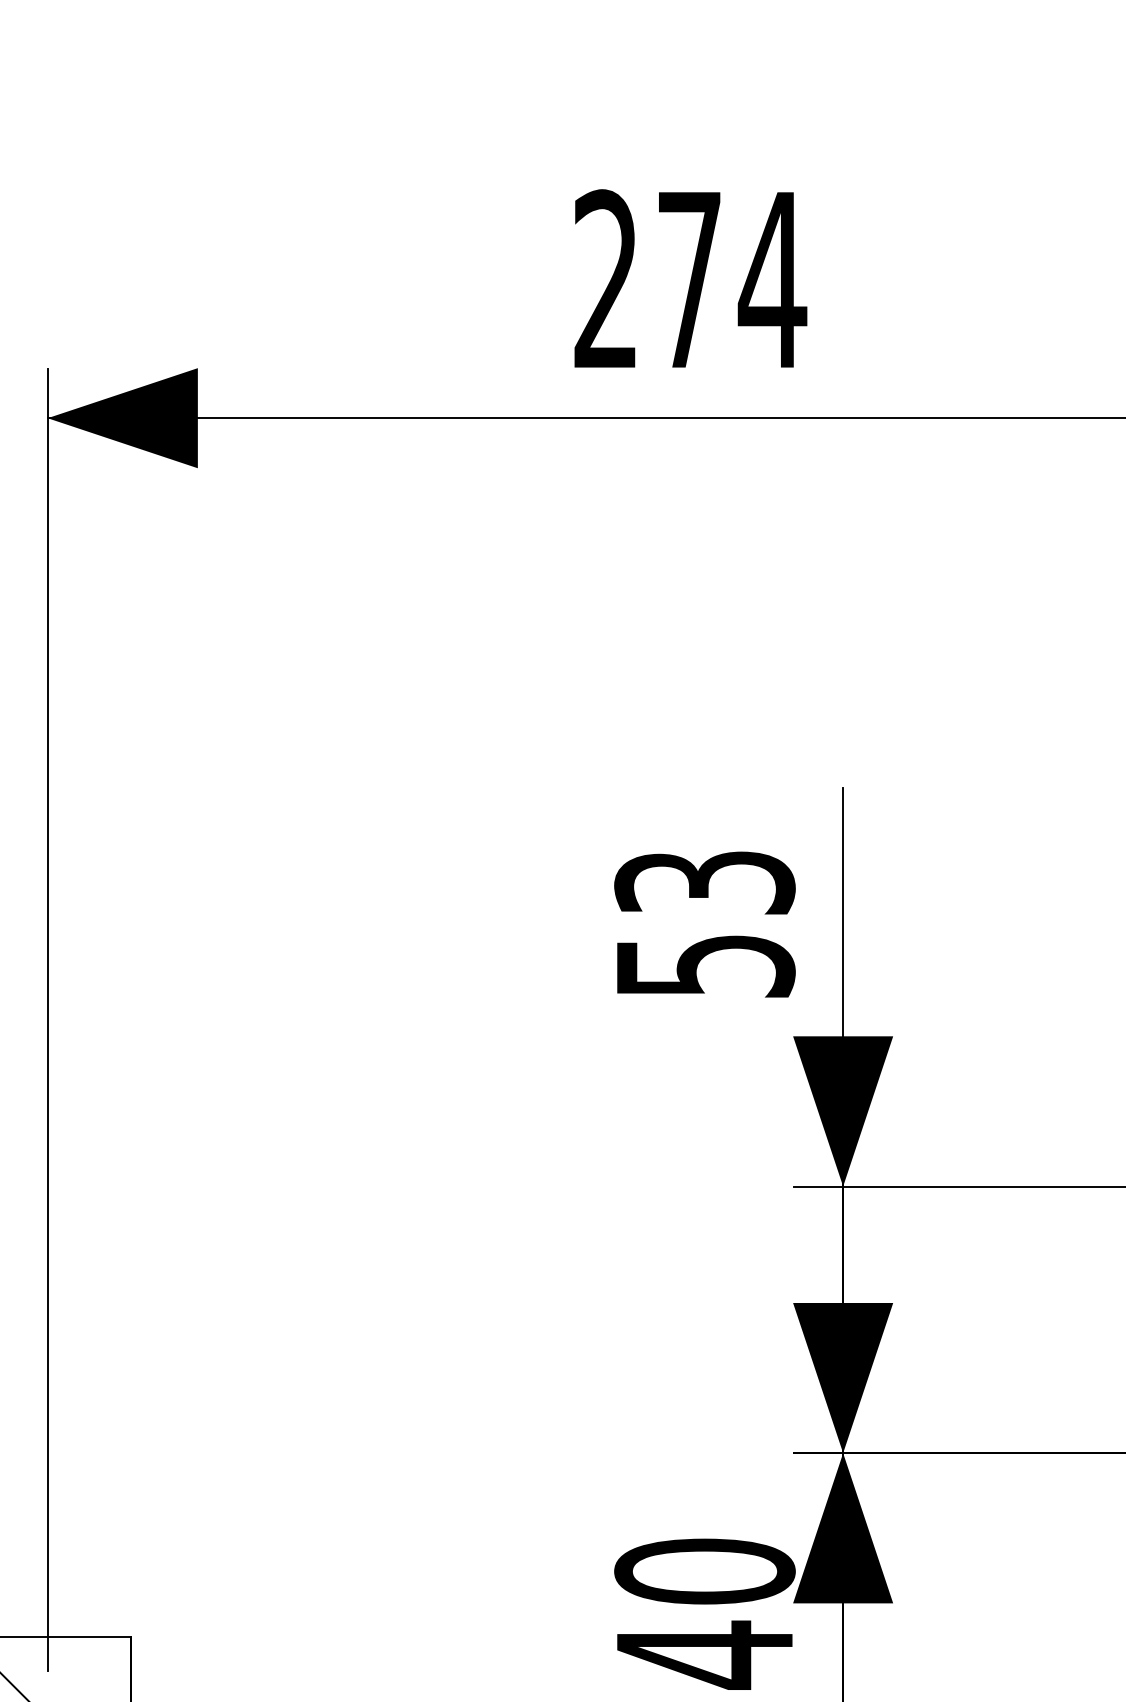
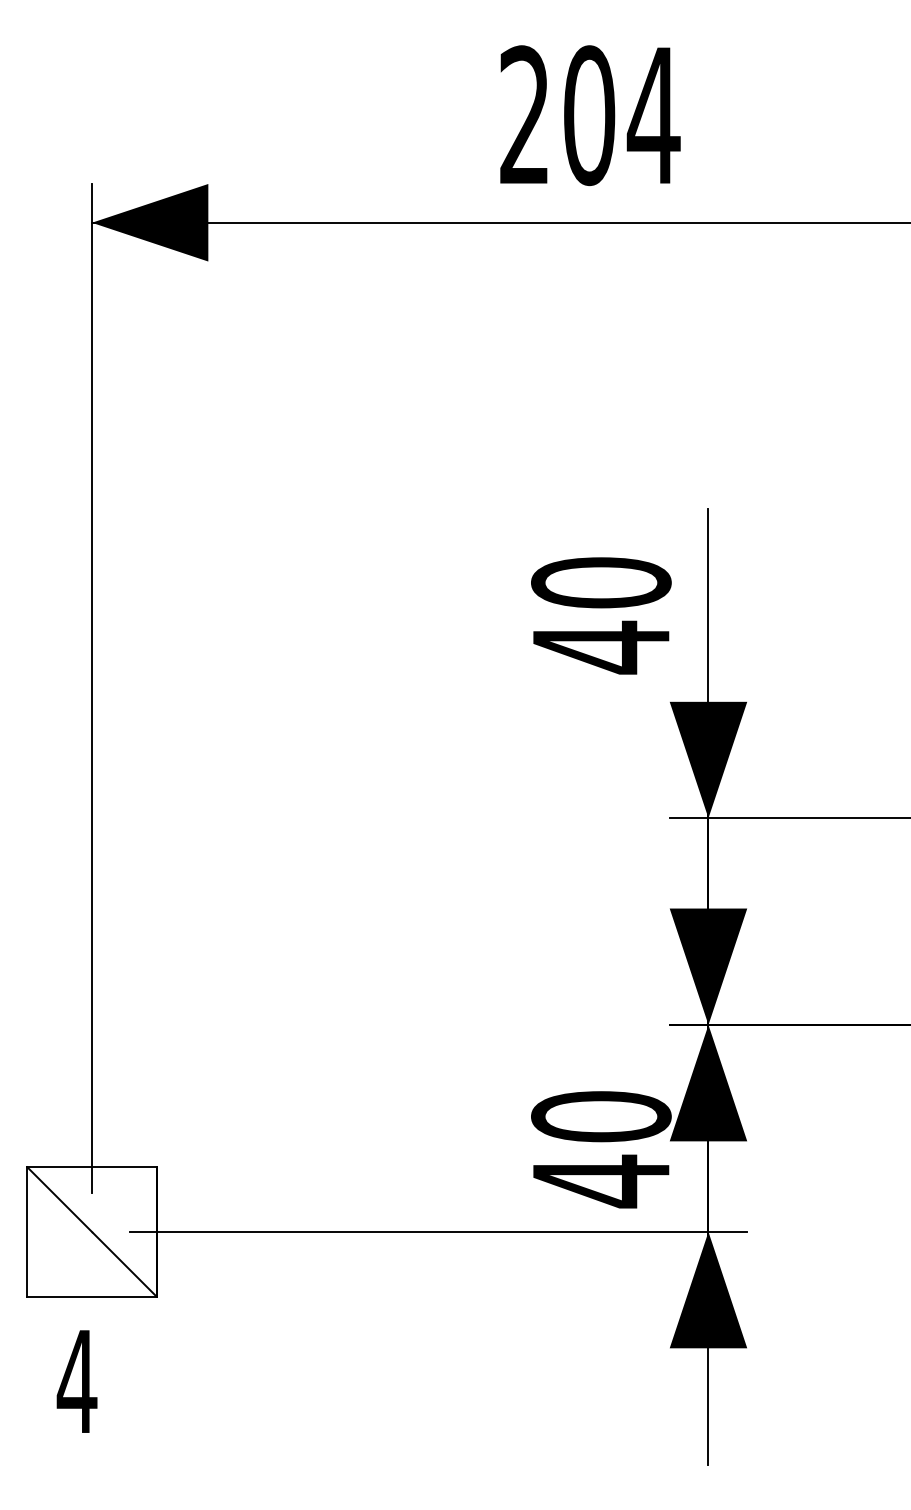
text: (689, 279) -> (589, 115), 274 -> 204
text: (705, 924) -> (601, 615), 53 -> 40

